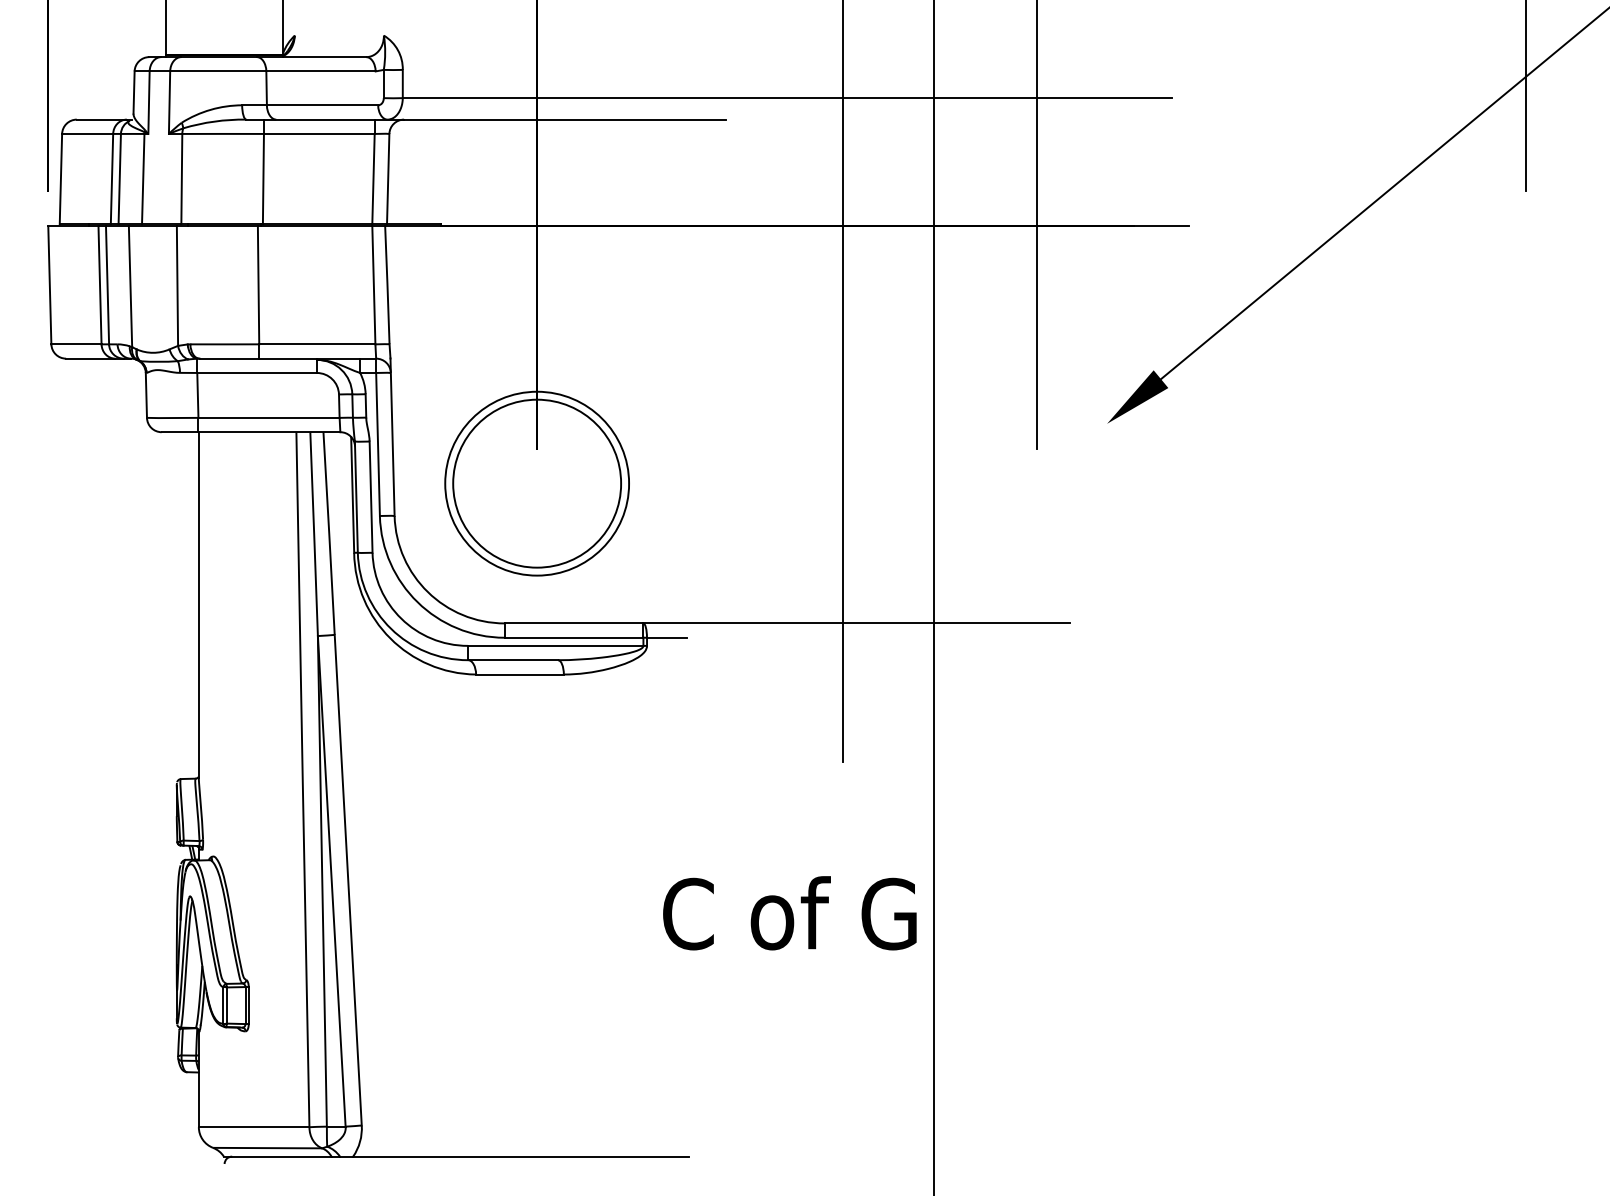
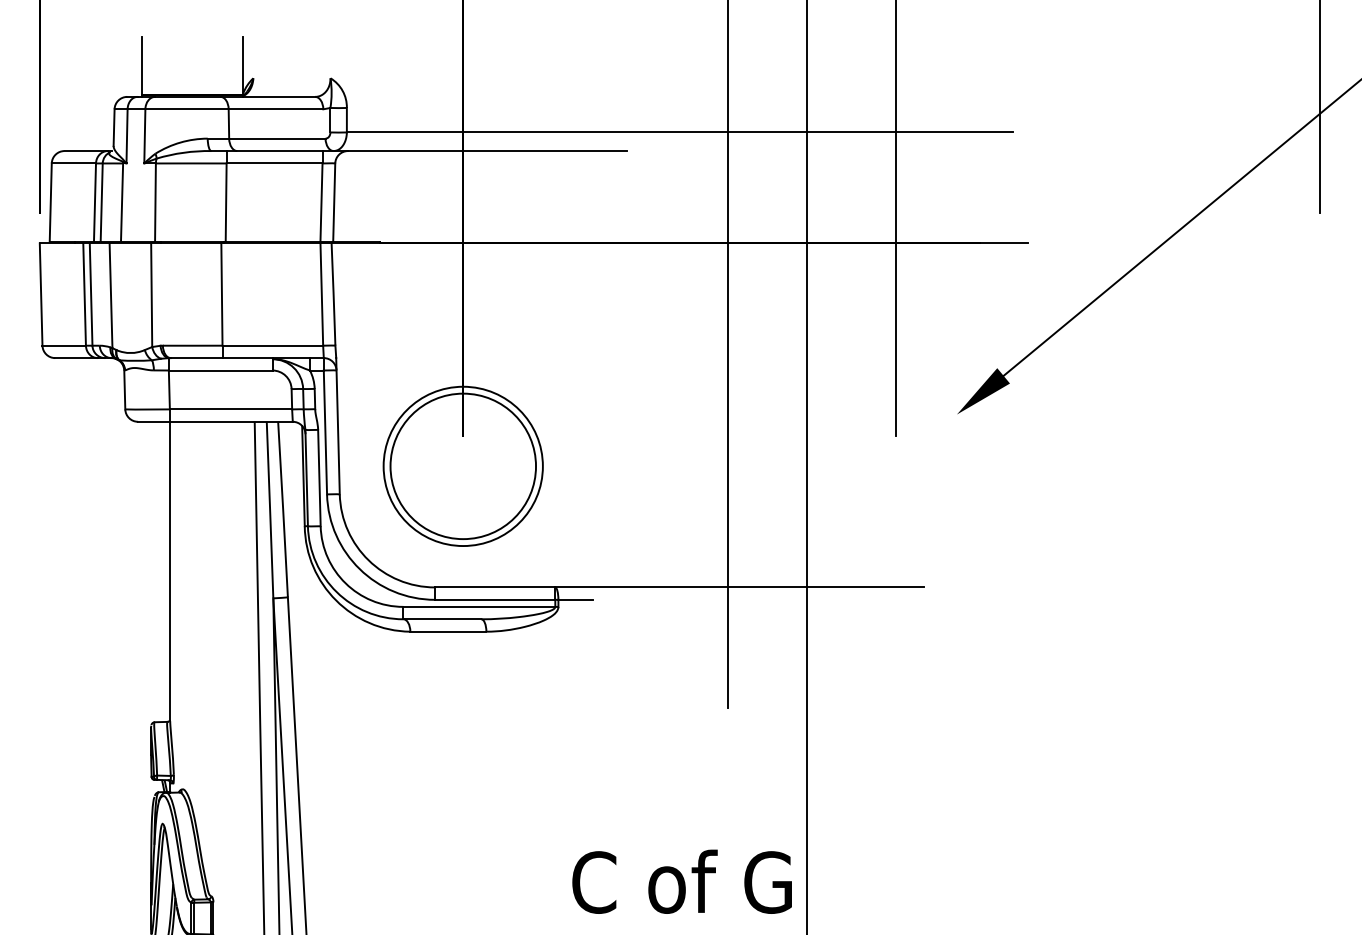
text: (789, 913) -> (681, 882), moved

